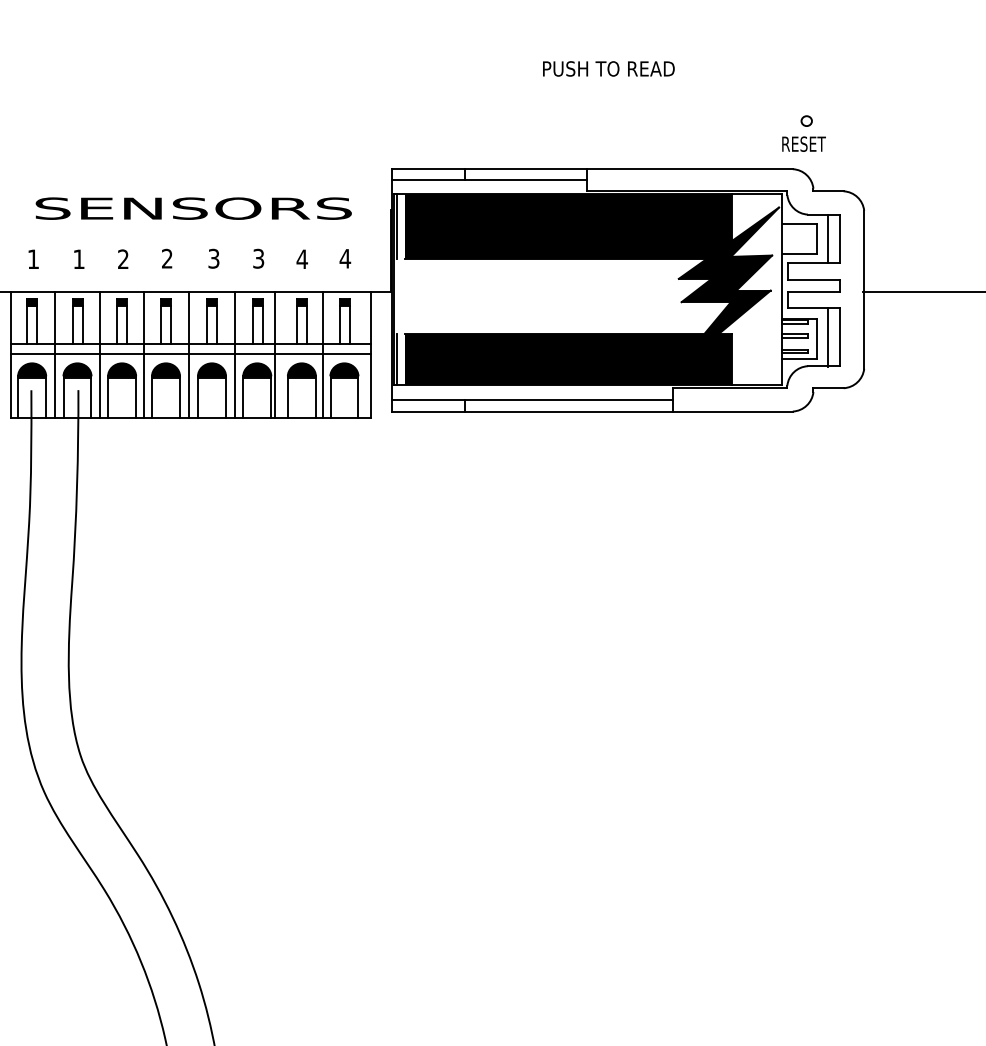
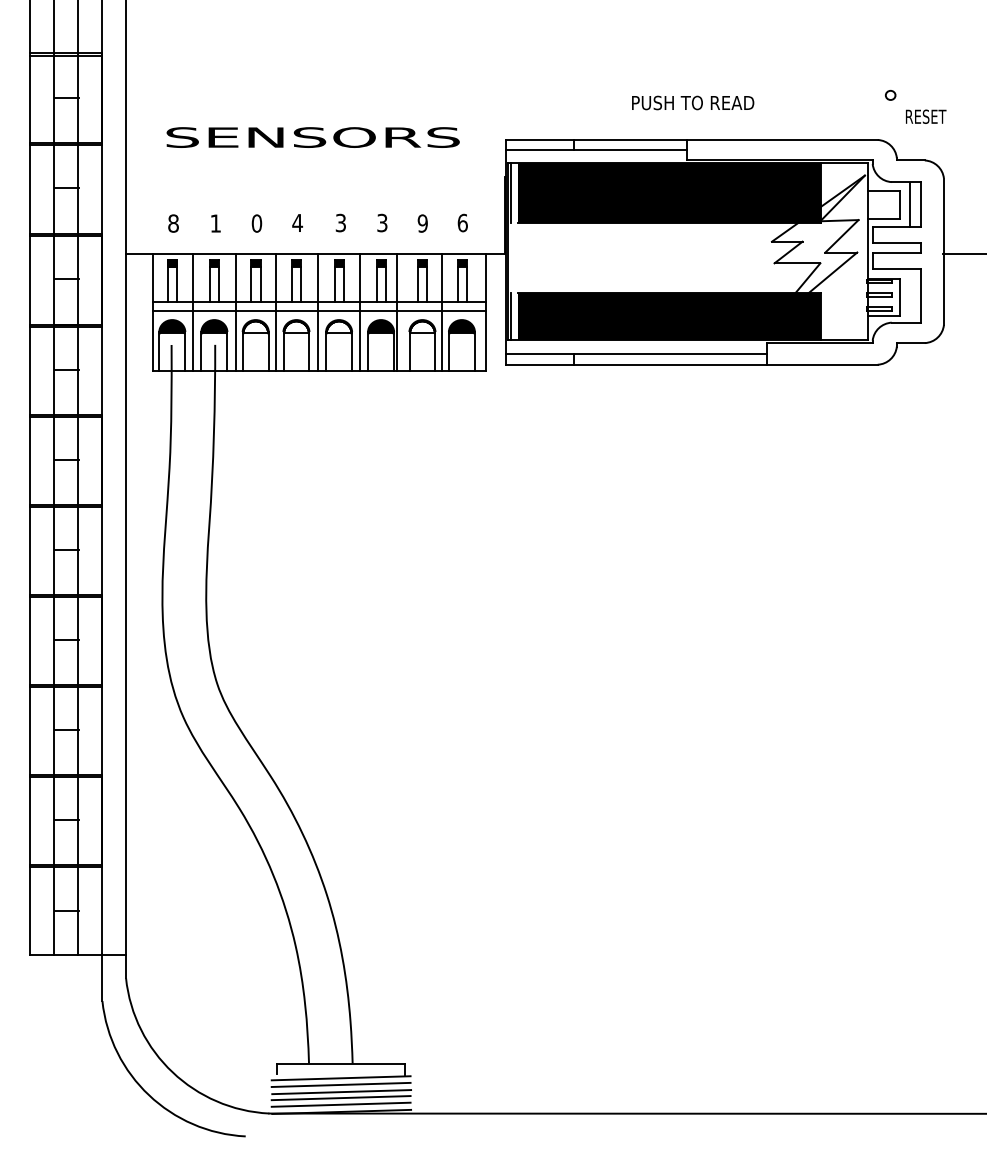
text: (609, 68) -> (693, 102), moved
text: (804, 143) -> (926, 116), moved
text: (193, 208) -> (312, 137), moved
text: (167, 258) -> (297, 222), 2 -> 4
text: (345, 258) -> (462, 222), 4 -> 6
text: (33, 259) -> (173, 223), 1 -> 8
text: (122, 259) -> (256, 223), 2 -> 0
text: (301, 259) -> (422, 223), 4 -> 9
fill: (726, 289) -> (816, 251), removed
line: (828, 337) -> (910, 296), removed
fill: (121, 371) -> (255, 327), removed
fill: (166, 371) -> (296, 327), removed
fill: (211, 371) -> (338, 327), removed
fill: (301, 371) -> (422, 327), removed

